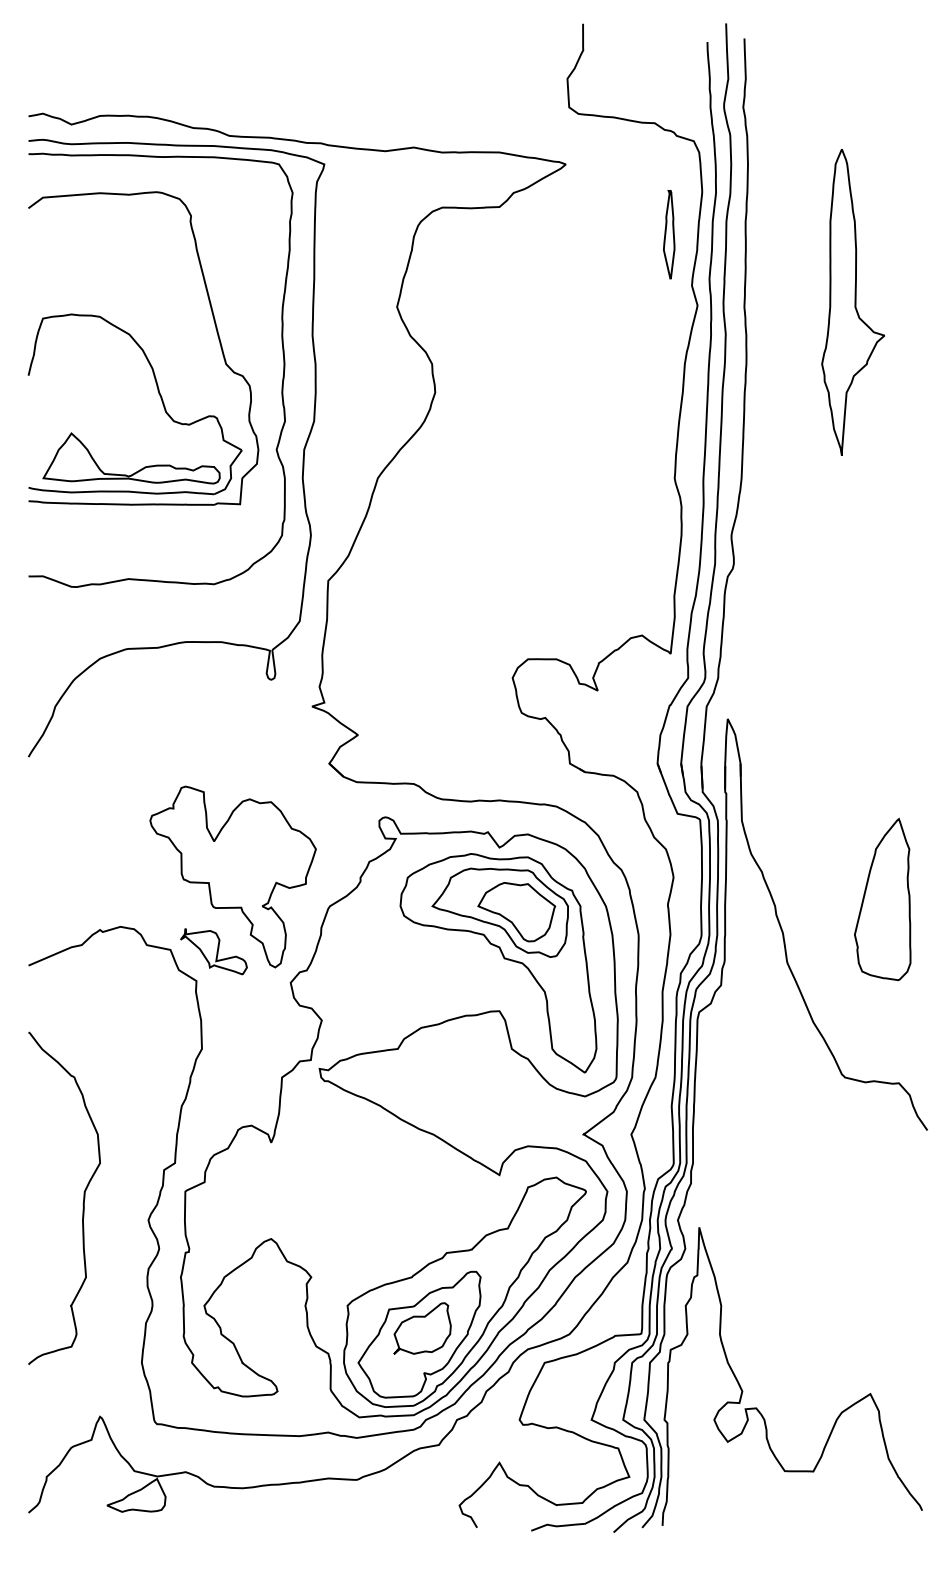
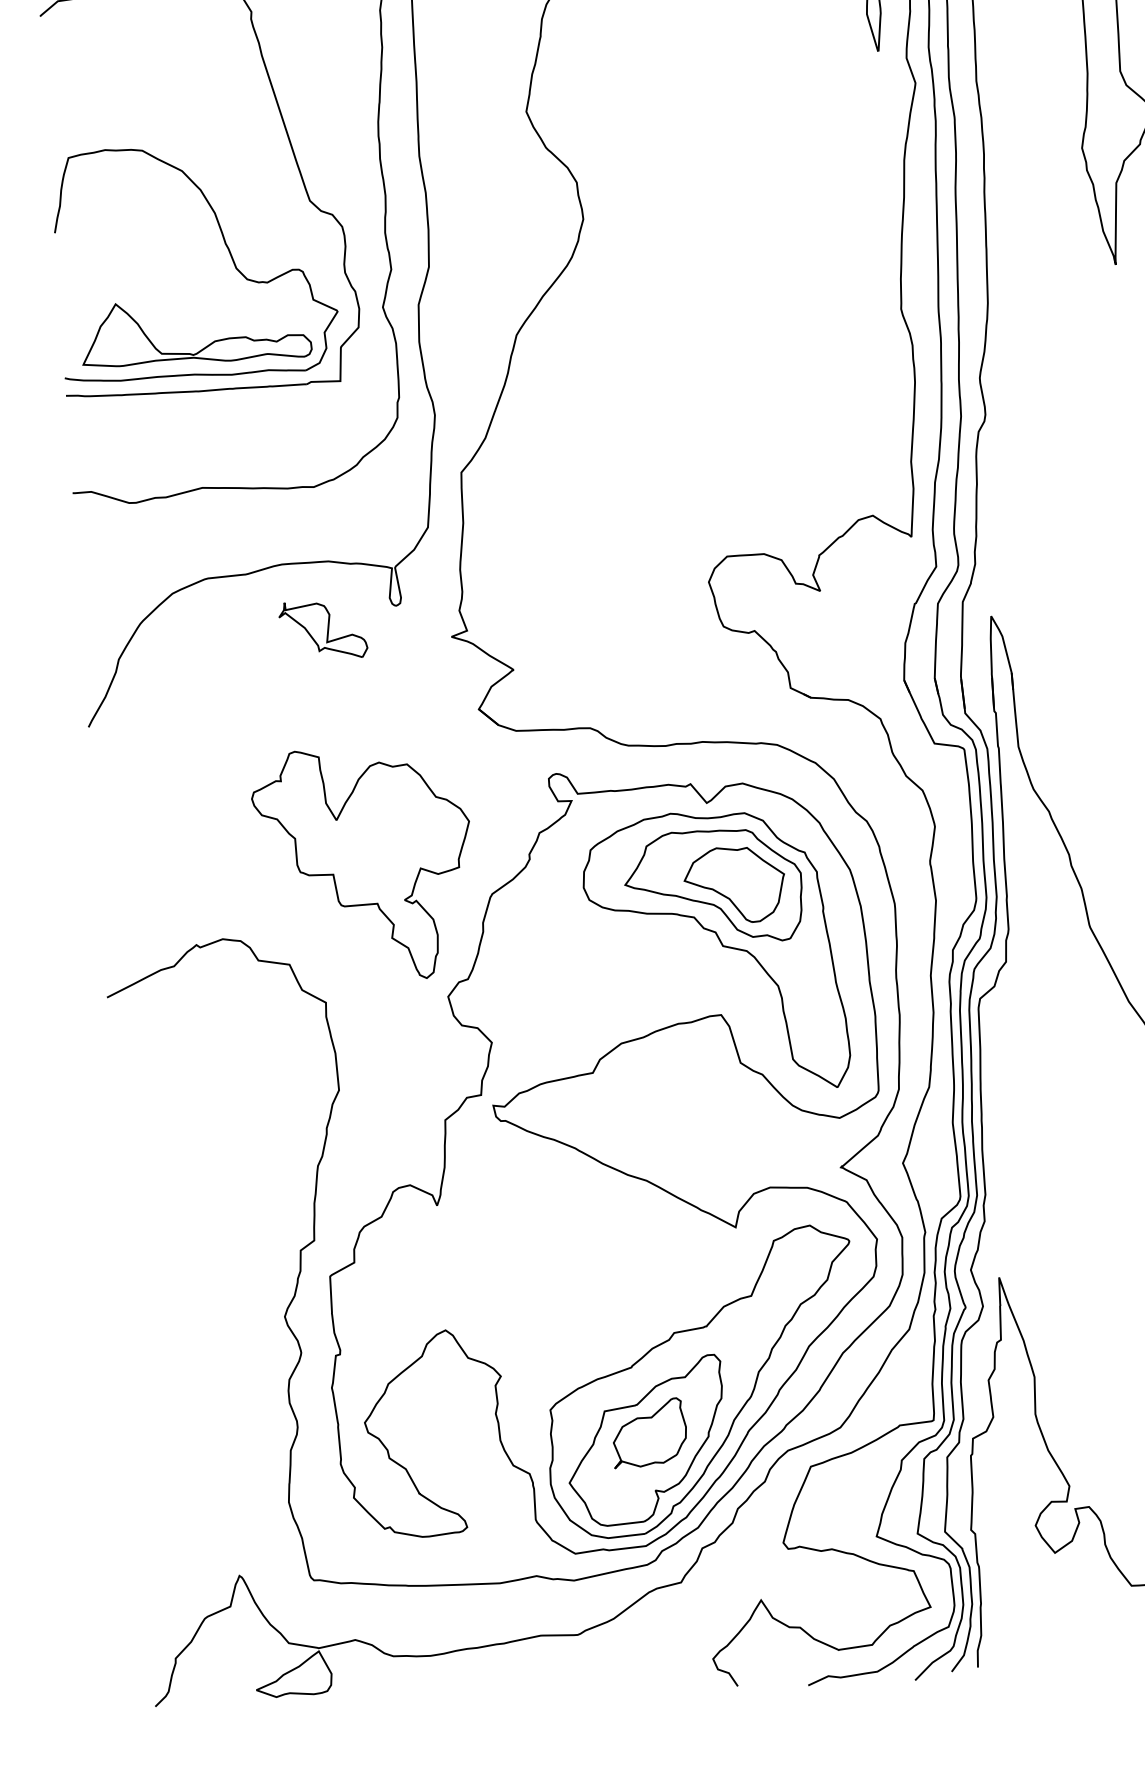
part: (213, 951) -> (322, 629), moved
curve: (82, 1203) -> (197, 1301), removed

